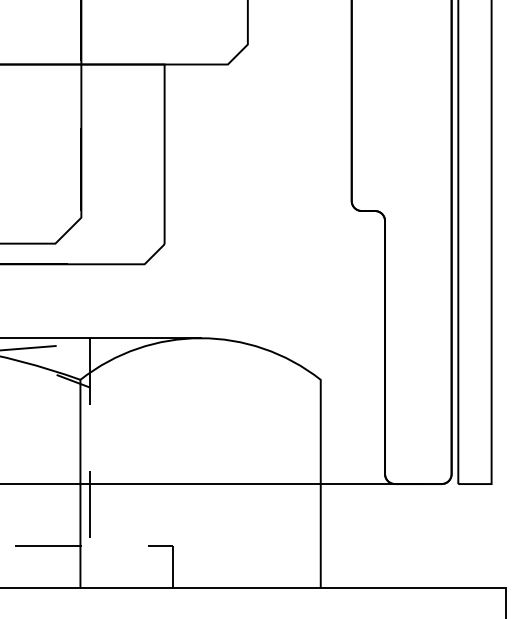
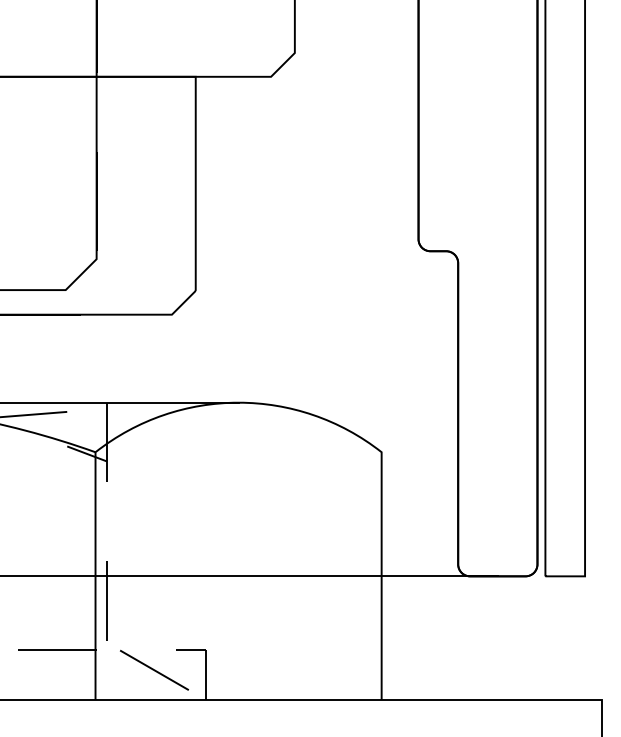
line: (129, 562) -> (154, 669), added

